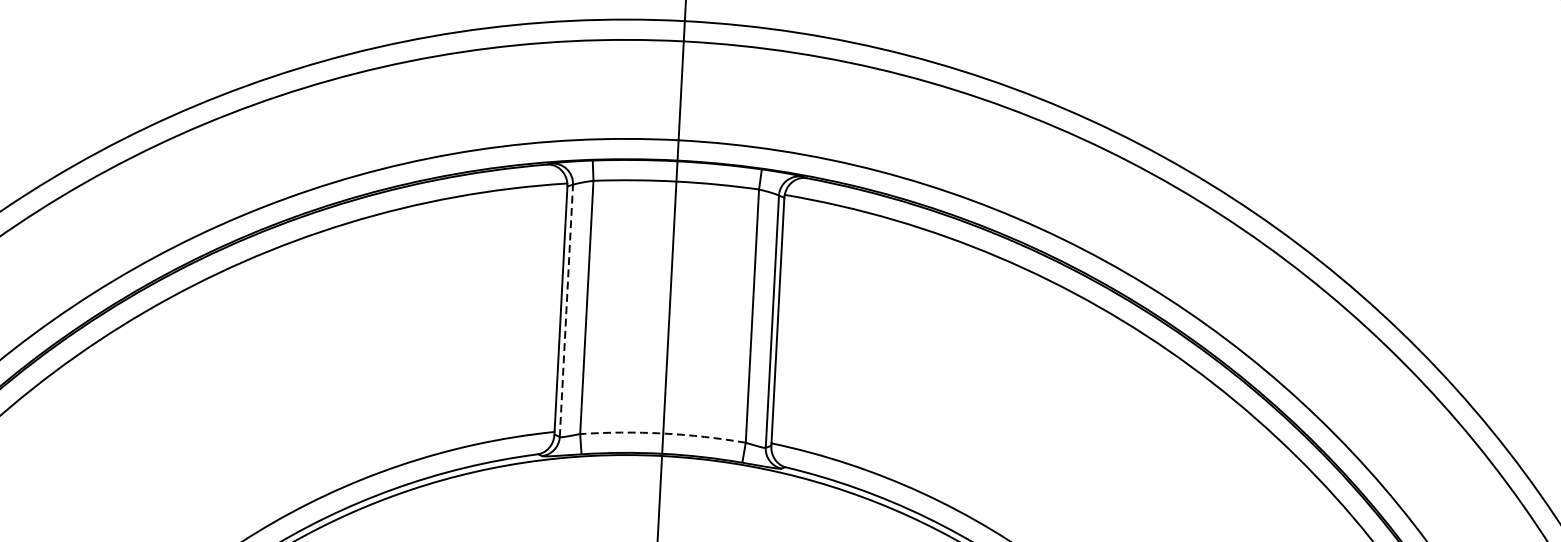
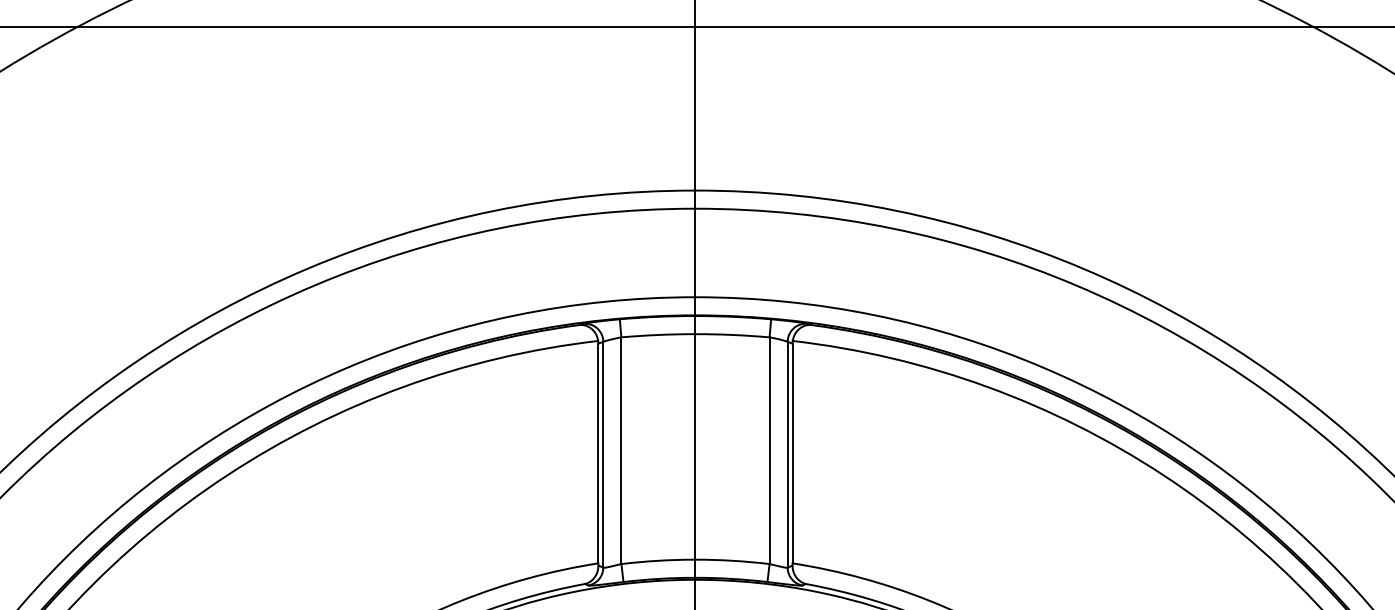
line: (566, 310) -> (603, 454), dashed -> solid
arc: (663, 433) -> (695, 559), dashed -> solid

